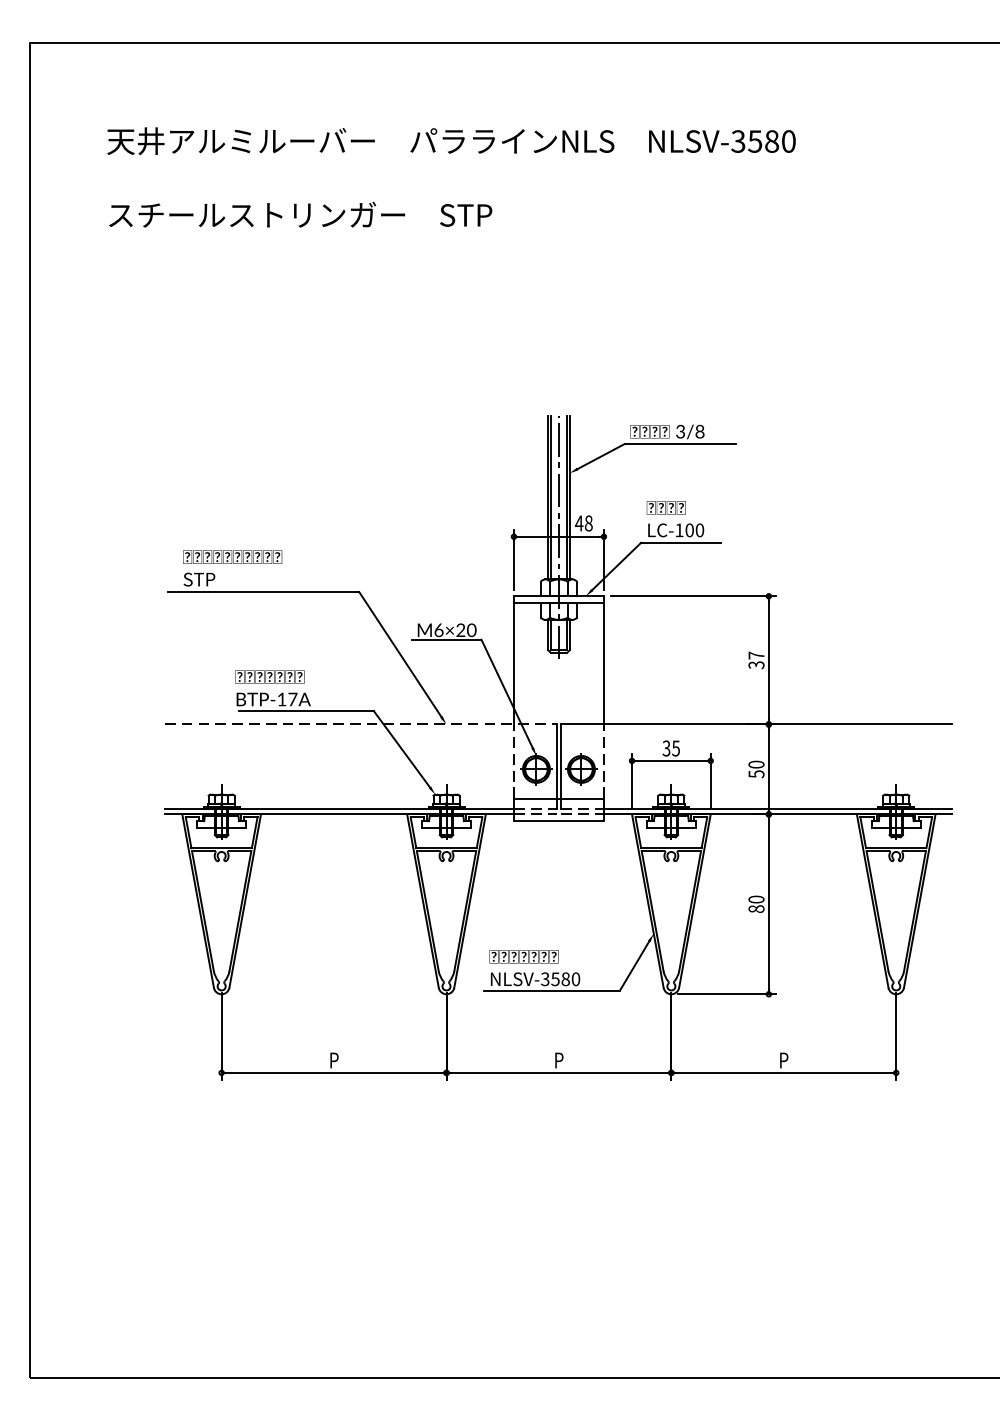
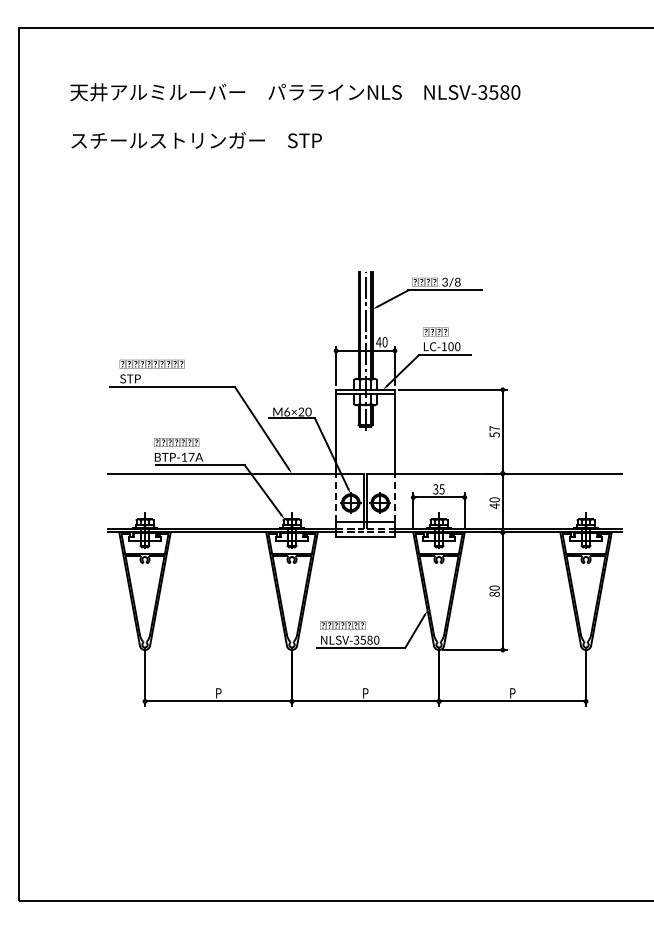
text: (587, 523) -> (384, 342), 48 -> 40
text: (756, 664) -> (494, 434), 37 -> 57
line: (361, 724) -> (236, 473), dashed -> solid
text: (756, 773) -> (494, 505), 50 -> 40

